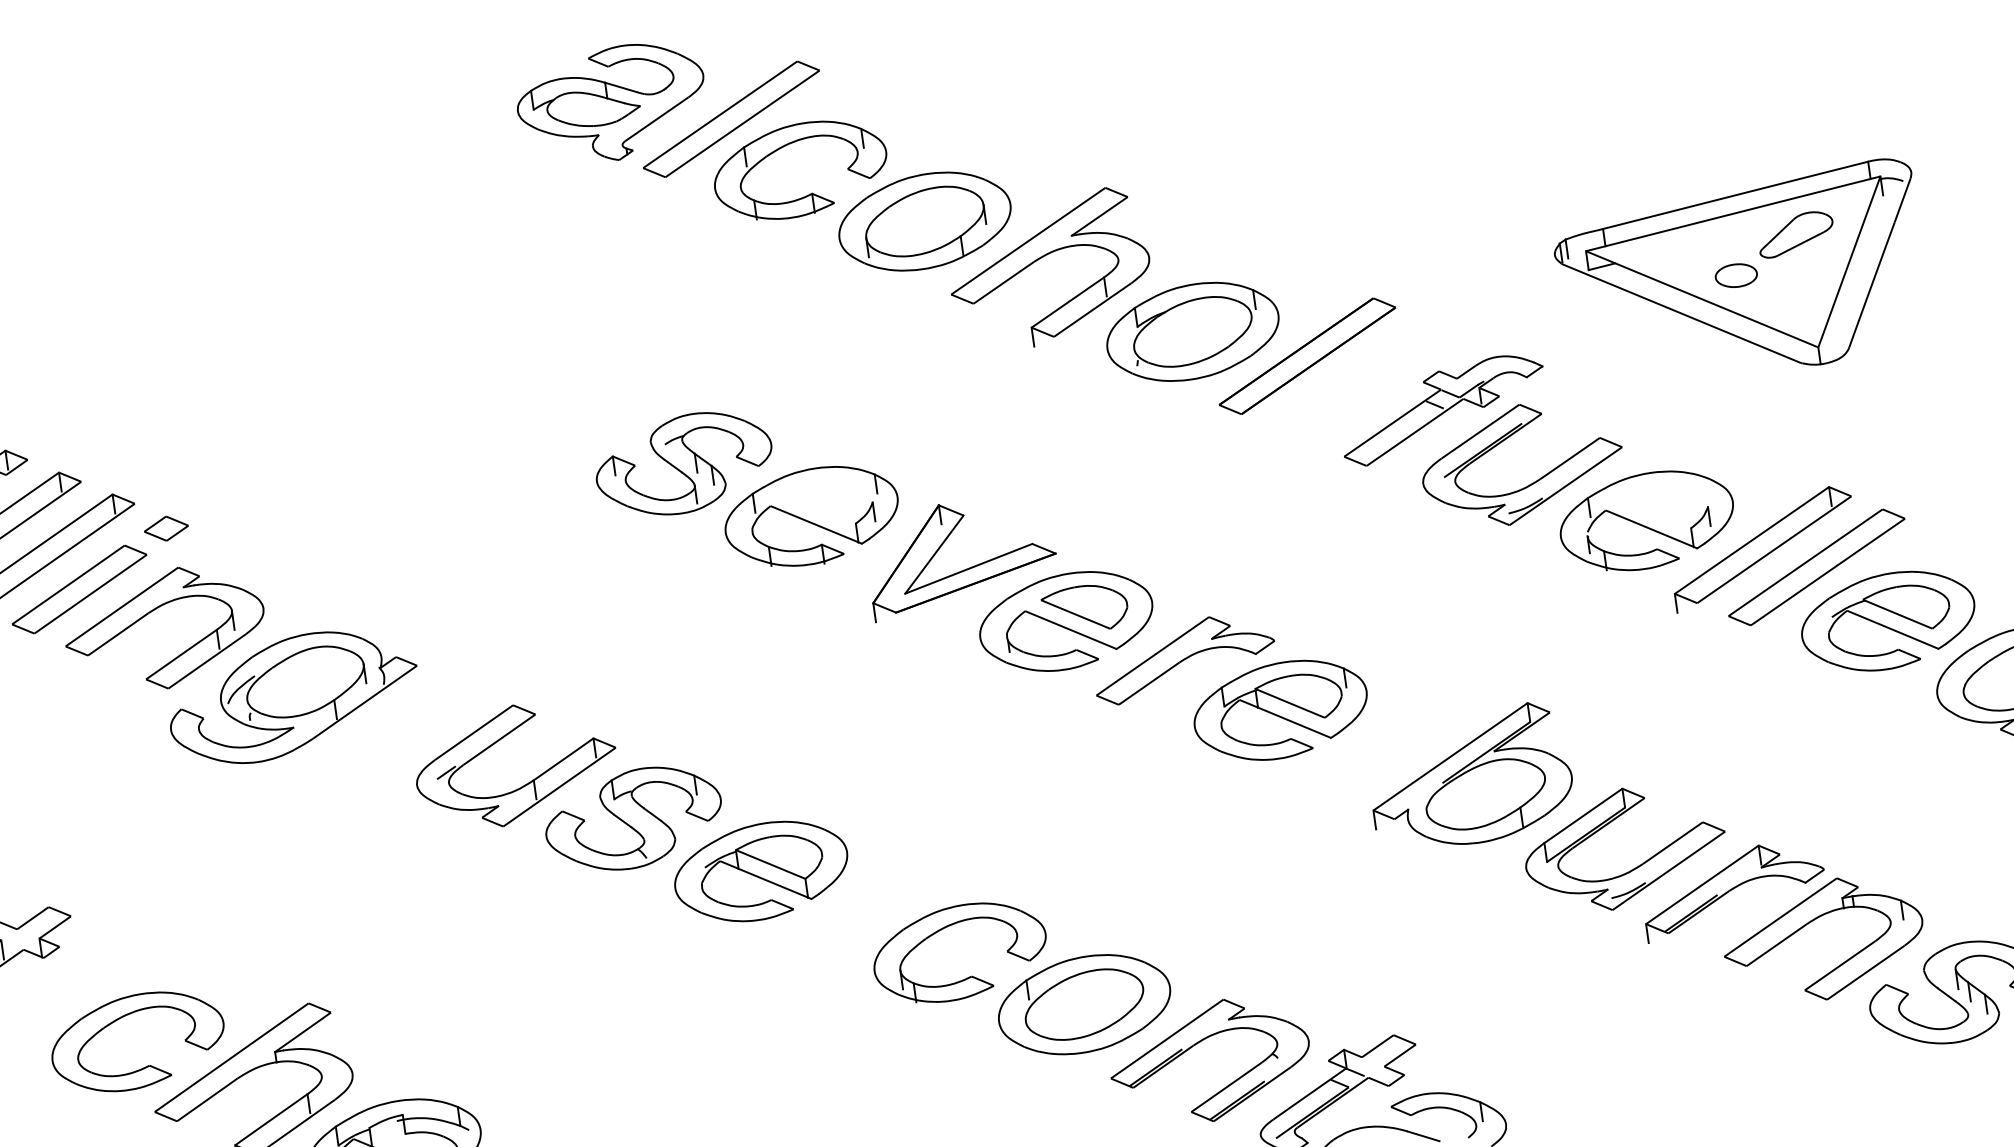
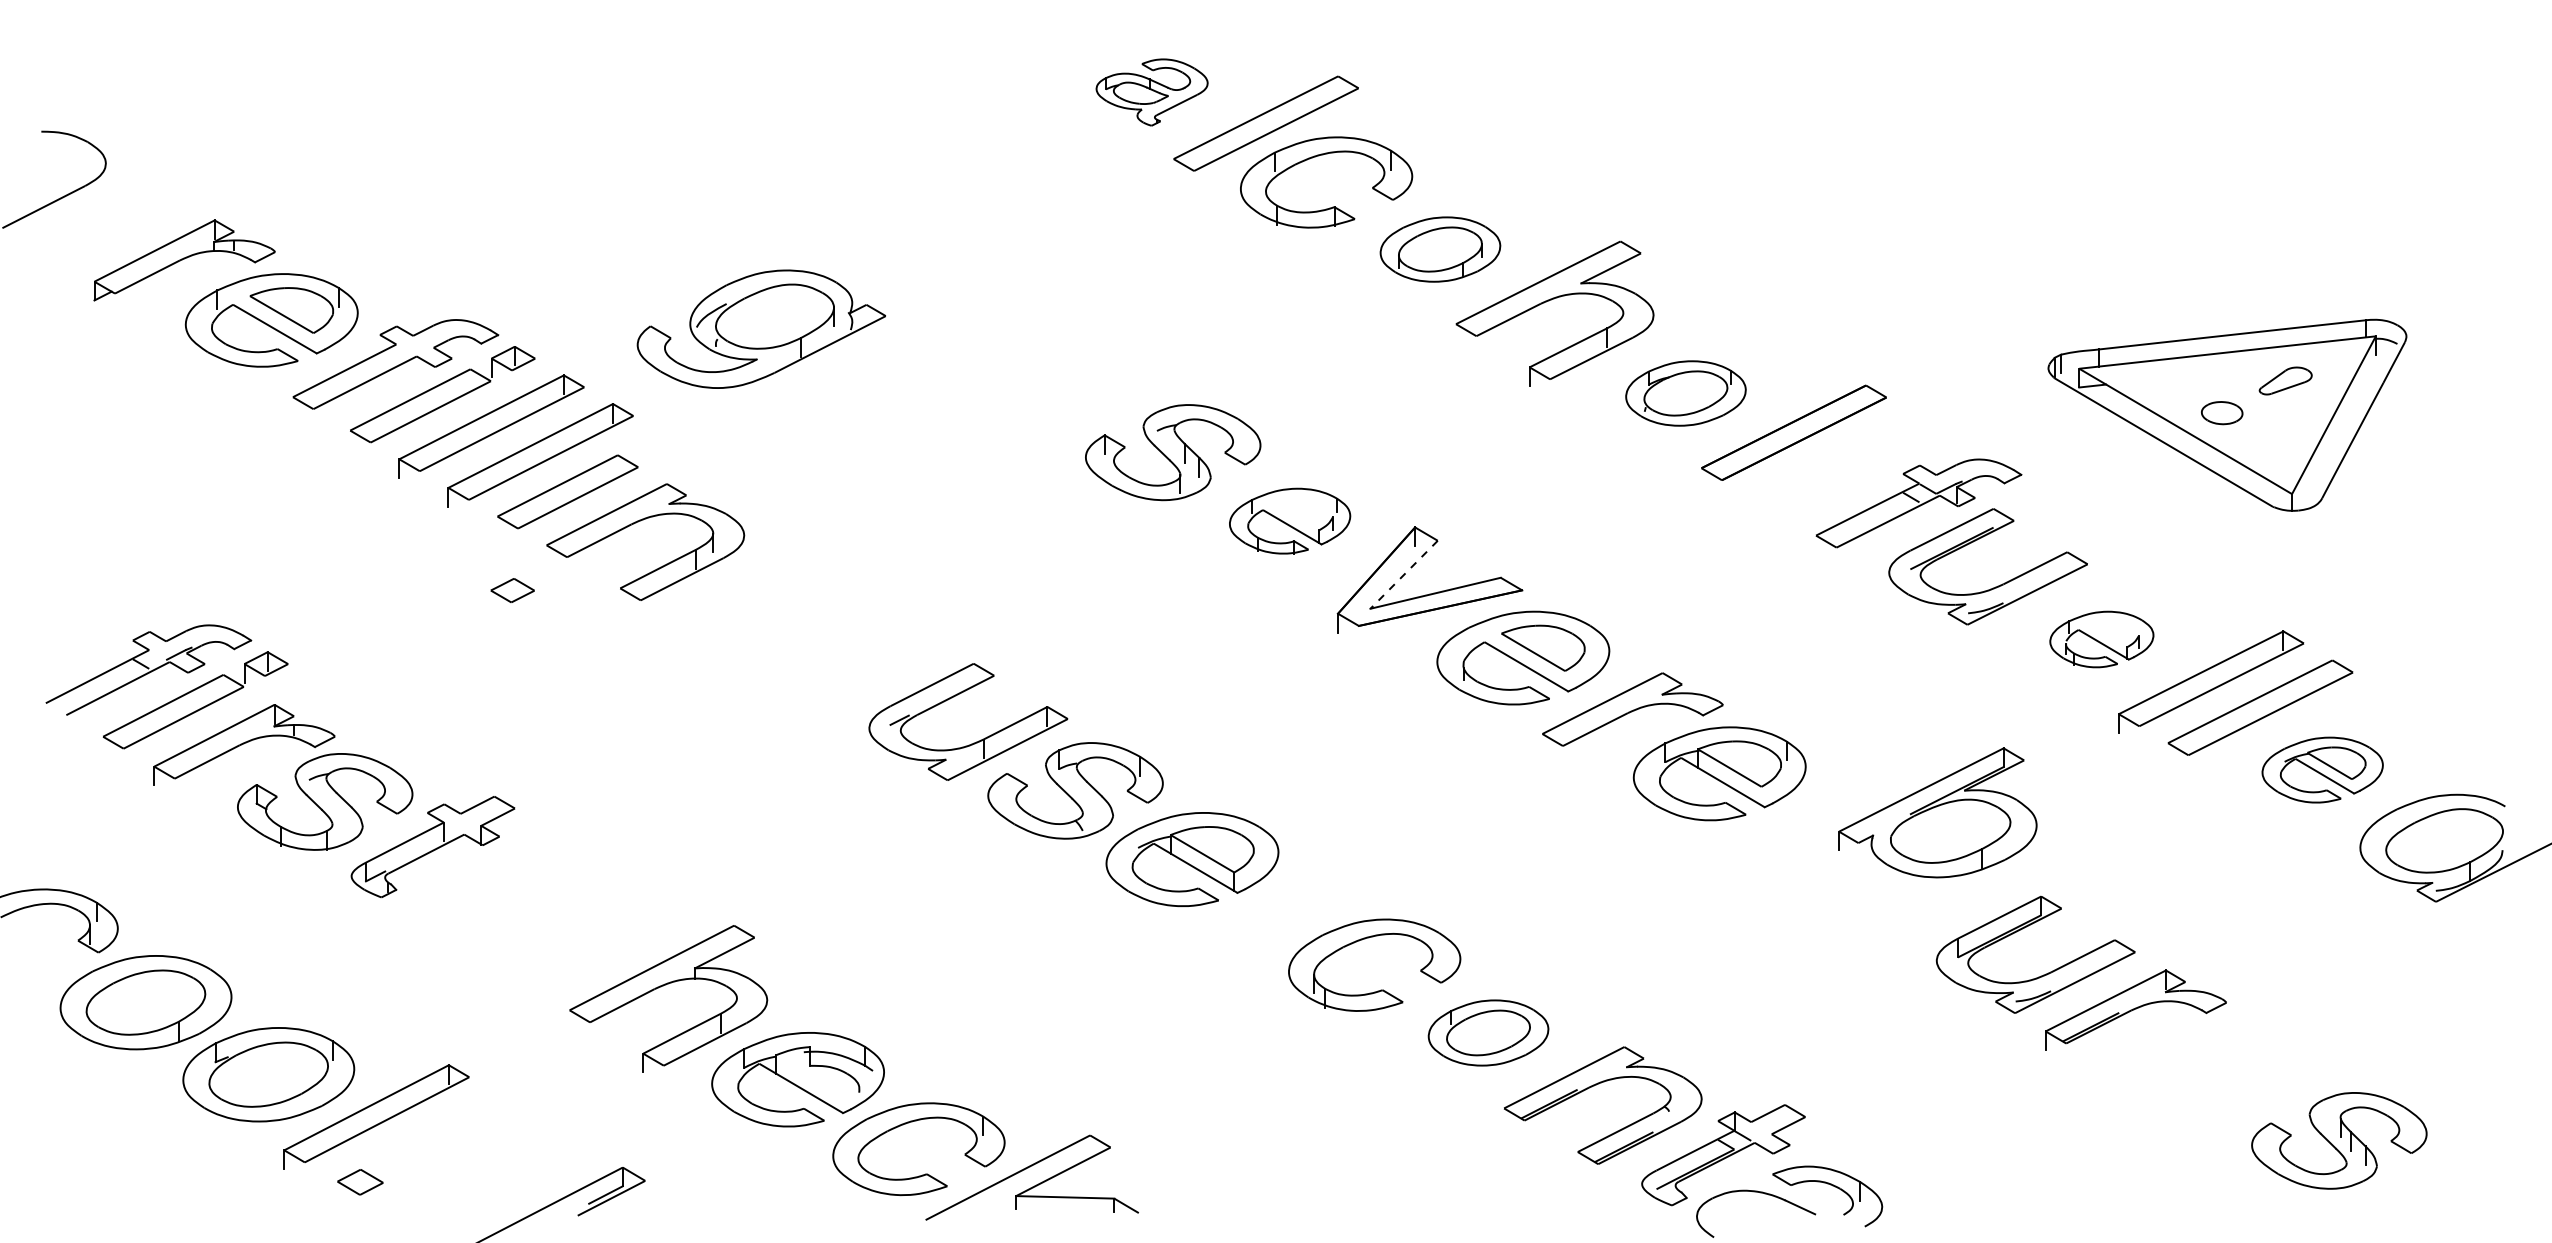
part: (611, 104) -> (1151, 92), size x0.6
part: (925, 221) -> (1440, 249), size x0.7
part: (1795, 233) -> (2285, 380), size x0.7
part: (1192, 331) -> (1685, 393), size x0.7
part: (811, 517) -> (1289, 521), size x0.7
part: (1646, 521) -> (2101, 639), size x0.6
part: (166, 528) -> (512, 590), moved
line: (934, 554) -> (1404, 574), solid -> dashed
part: (1888, 620) -> (2322, 769), size x0.7
part: (292, 695) -> (760, 328), moved
part: (1469, 777) -> (1937, 812), moved
part: (1814, 921) -> (2209, 1051), removed
part: (1084, 1004) -> (1488, 1032), size x0.7
part: (149, 1064) -> (570, 963), removed

